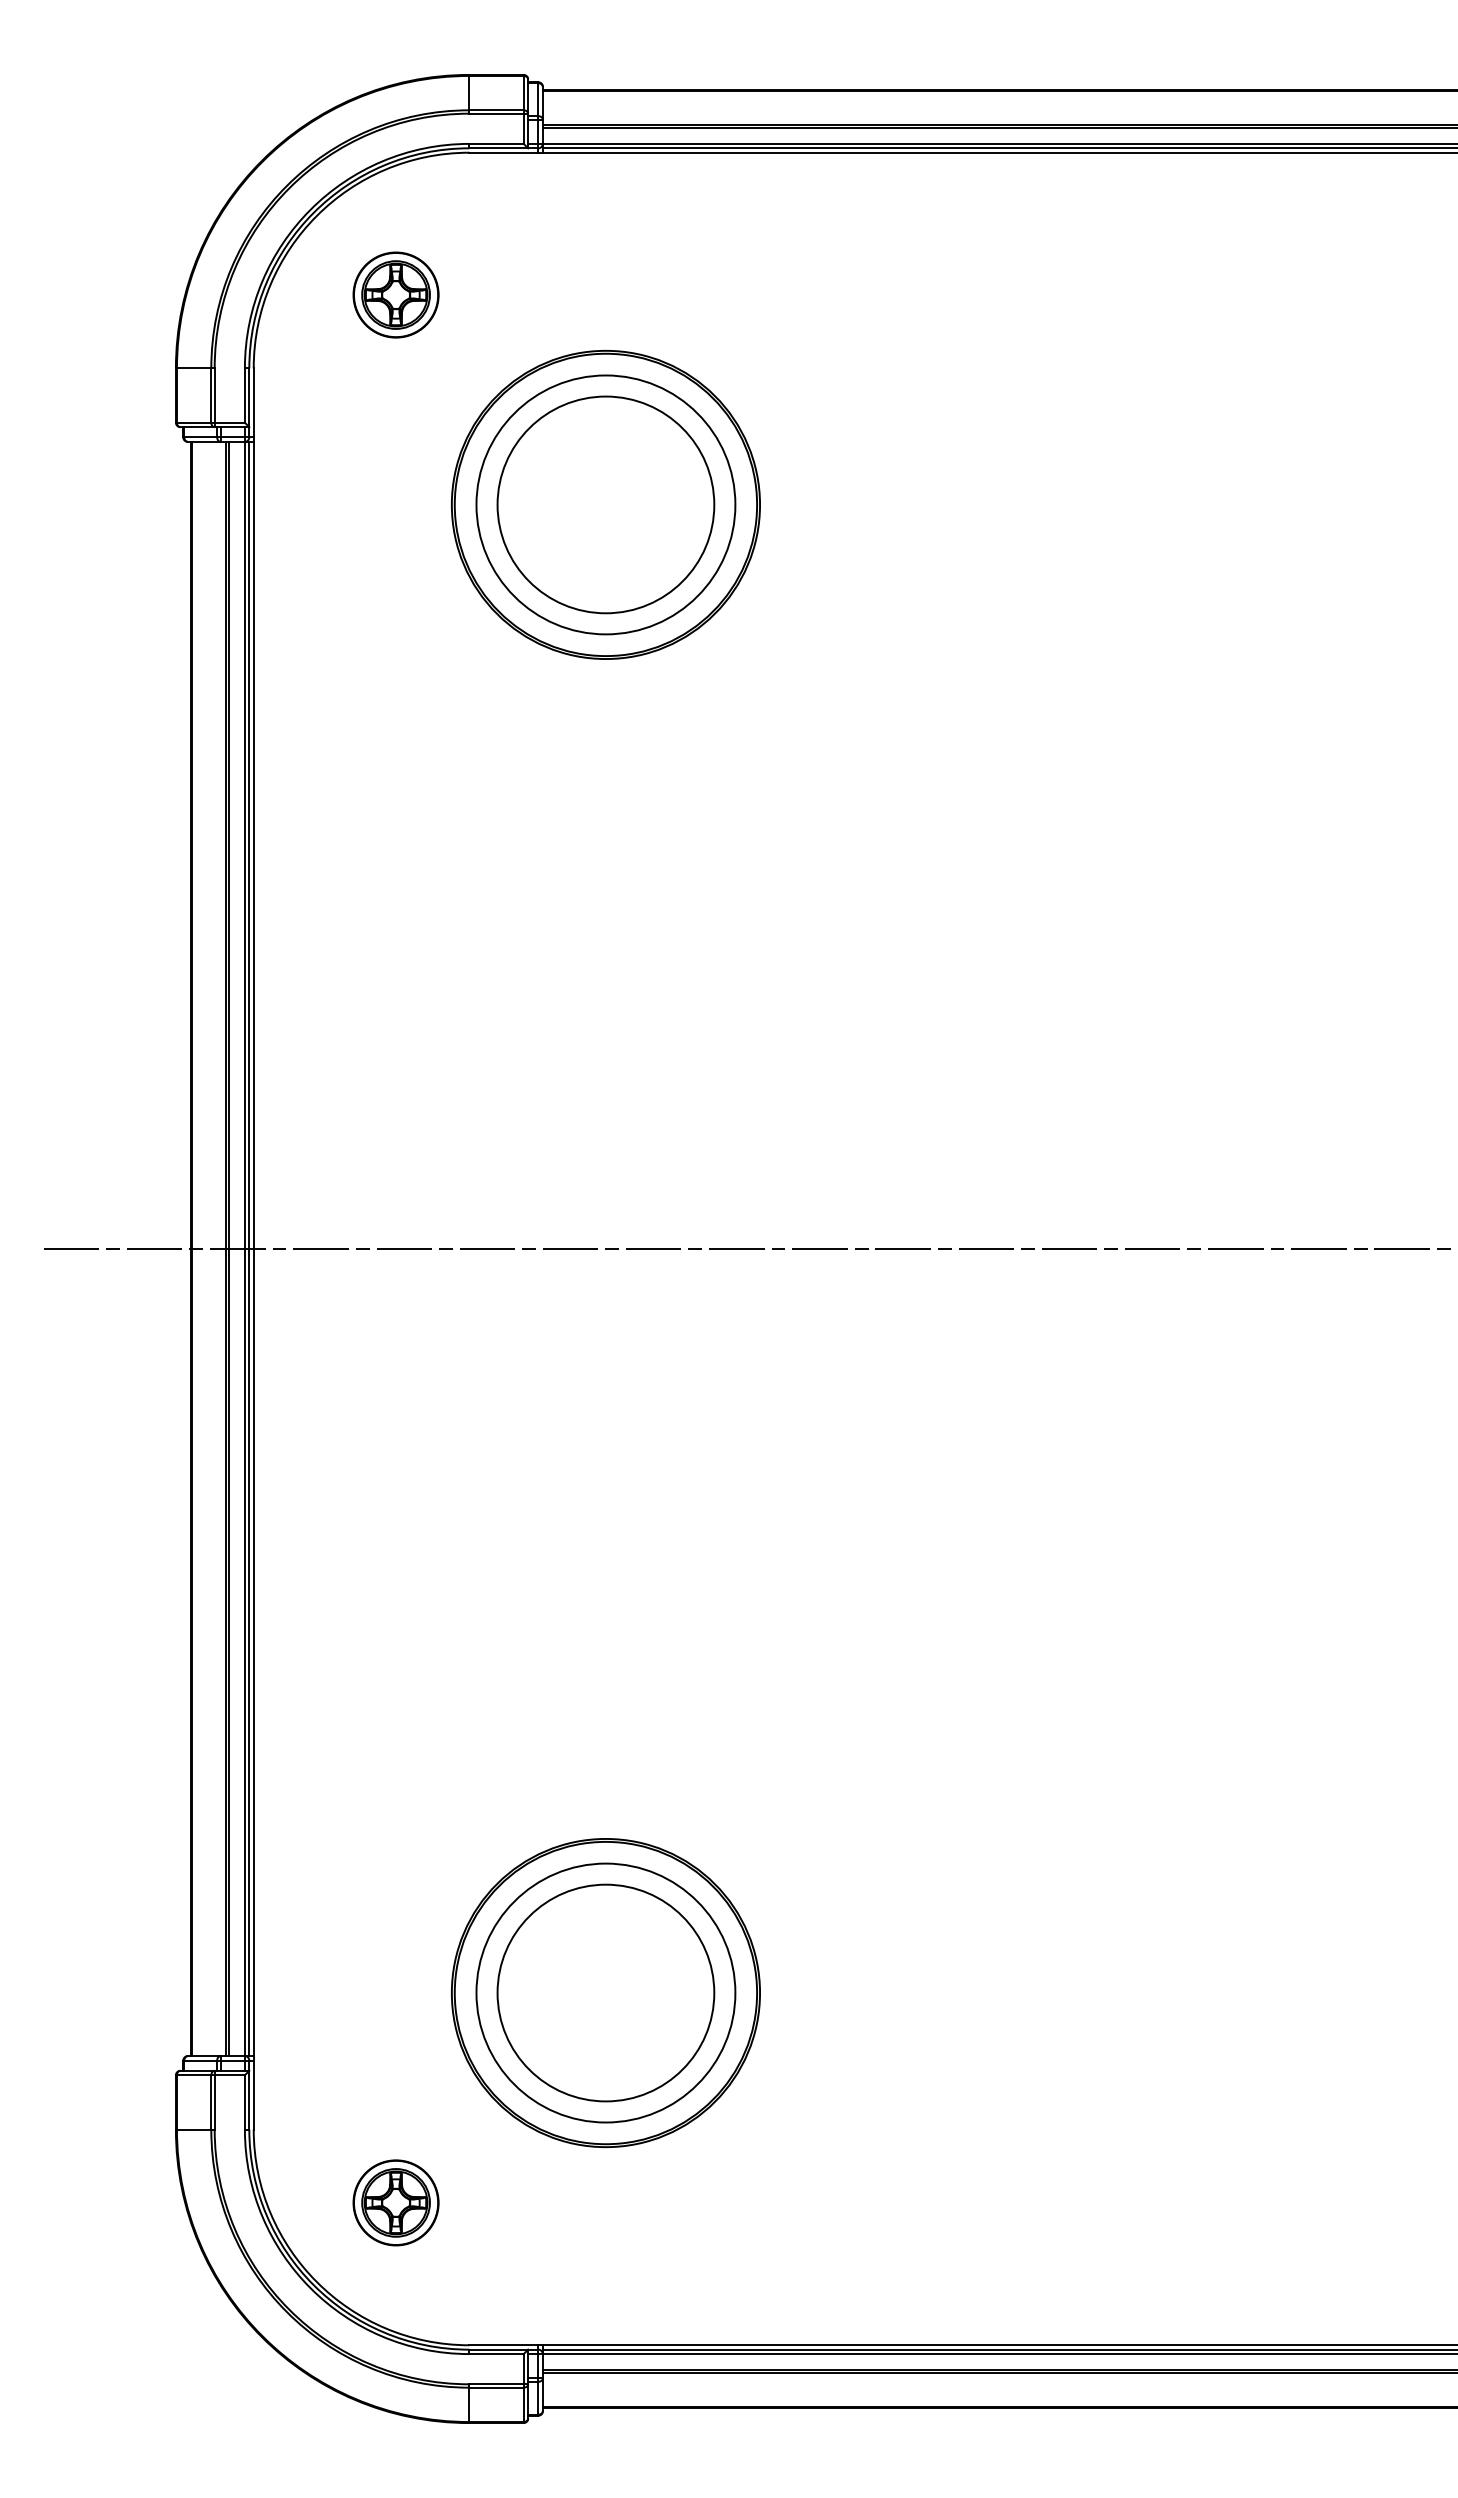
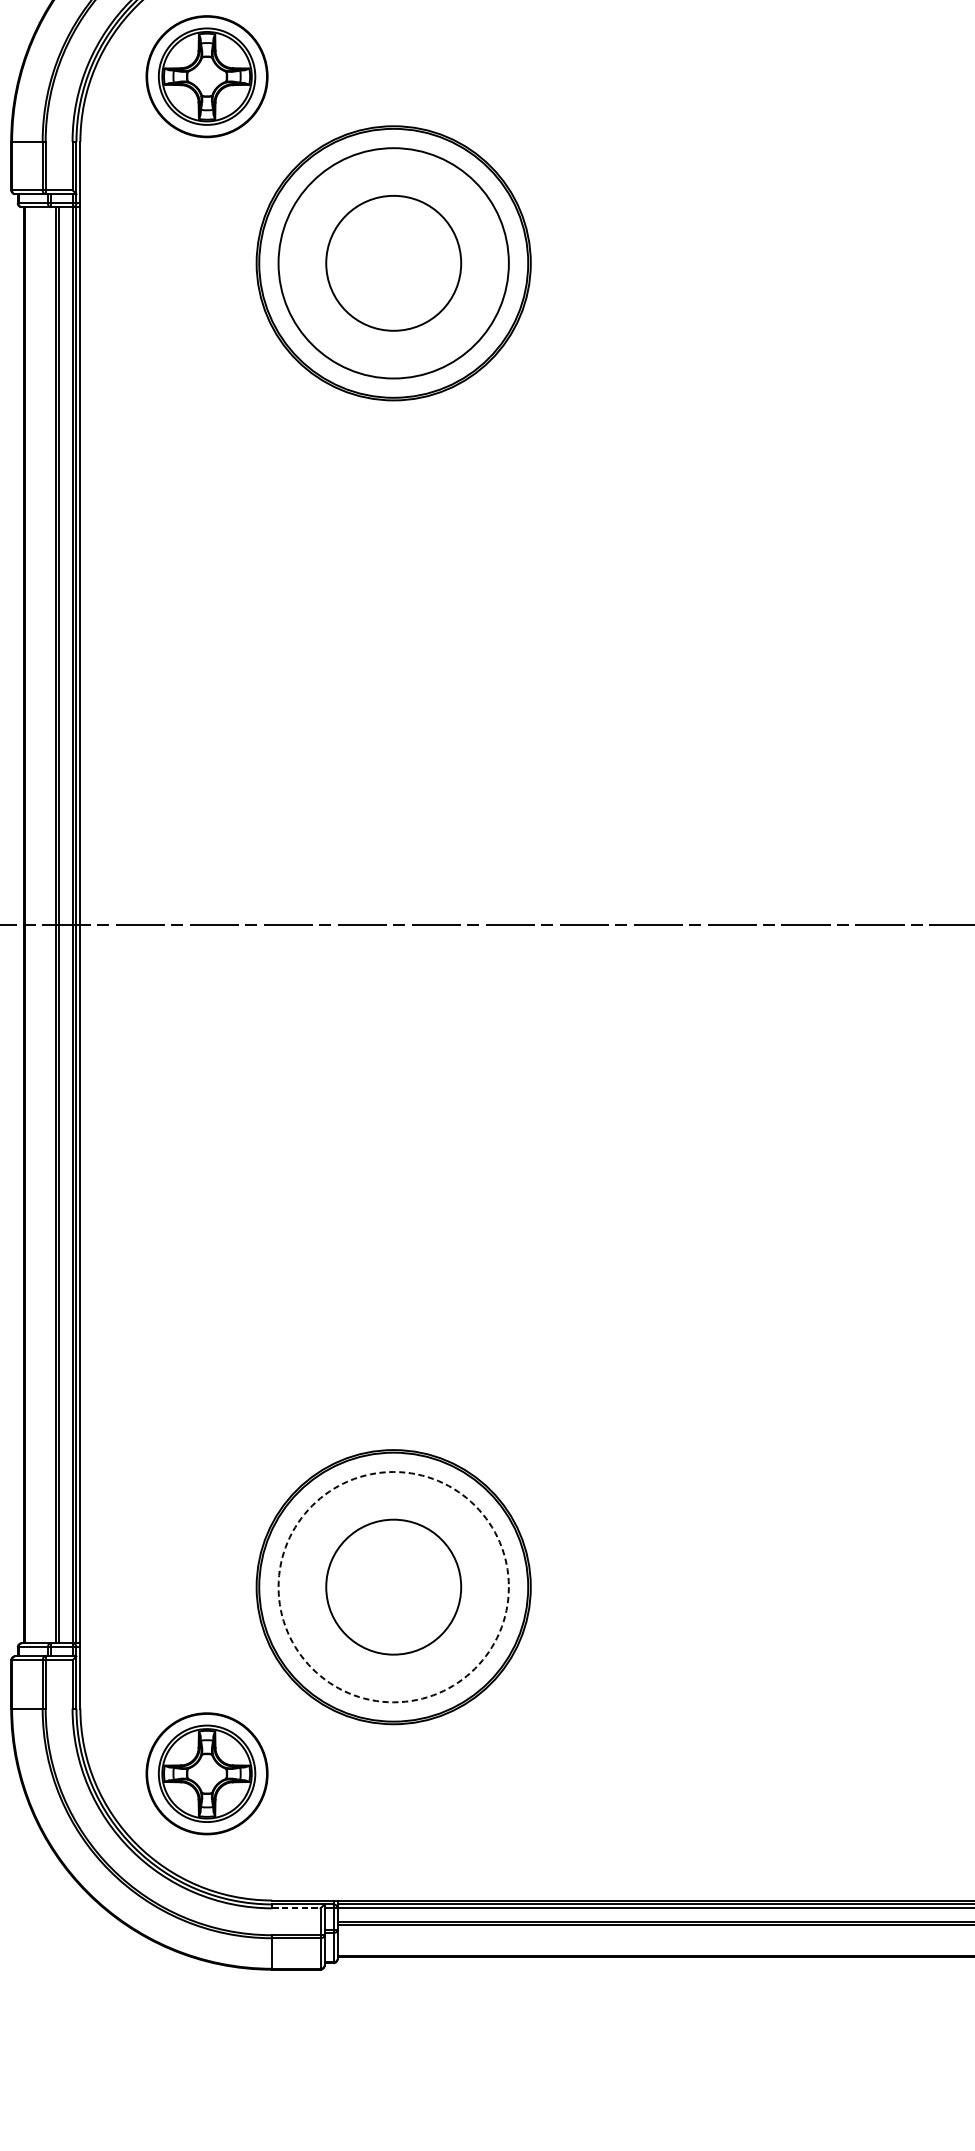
part: (395, 294) -> (206, 76), size x1.6
circle: (605, 504) -> (393, 262), size x0.7
circle: (605, 1992) -> (393, 1586), size x0.7
circle: (605, 1992) -> (393, 1586), solid -> dashed
part: (395, 2202) -> (206, 1773), size x1.6
line: (497, 2354) -> (297, 1908), solid -> dashed

